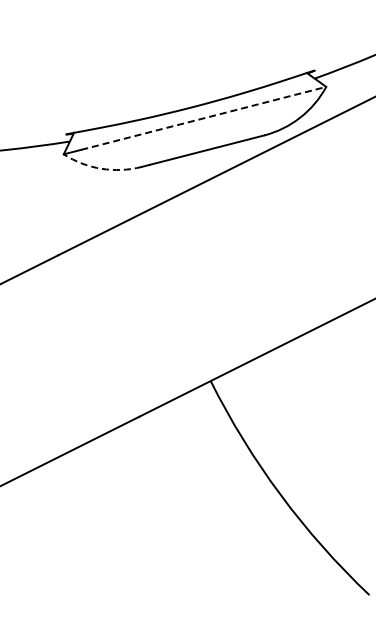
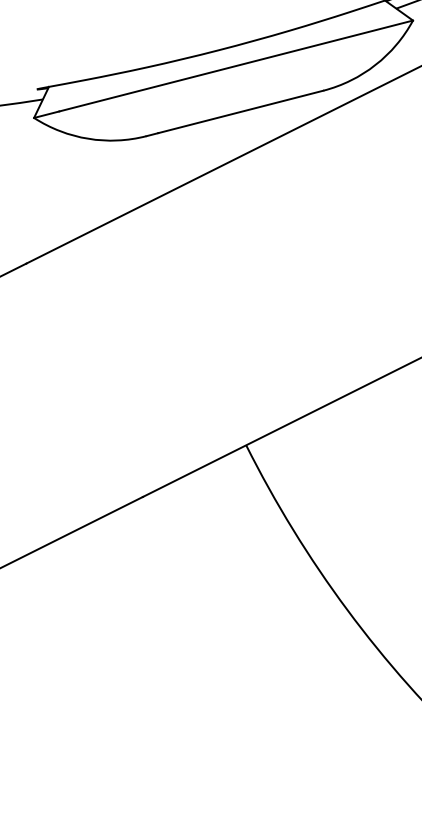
line: (204, 118) -> (237, 66), dashed -> solid
arc: (101, 168) -> (88, 138), dashed -> solid

